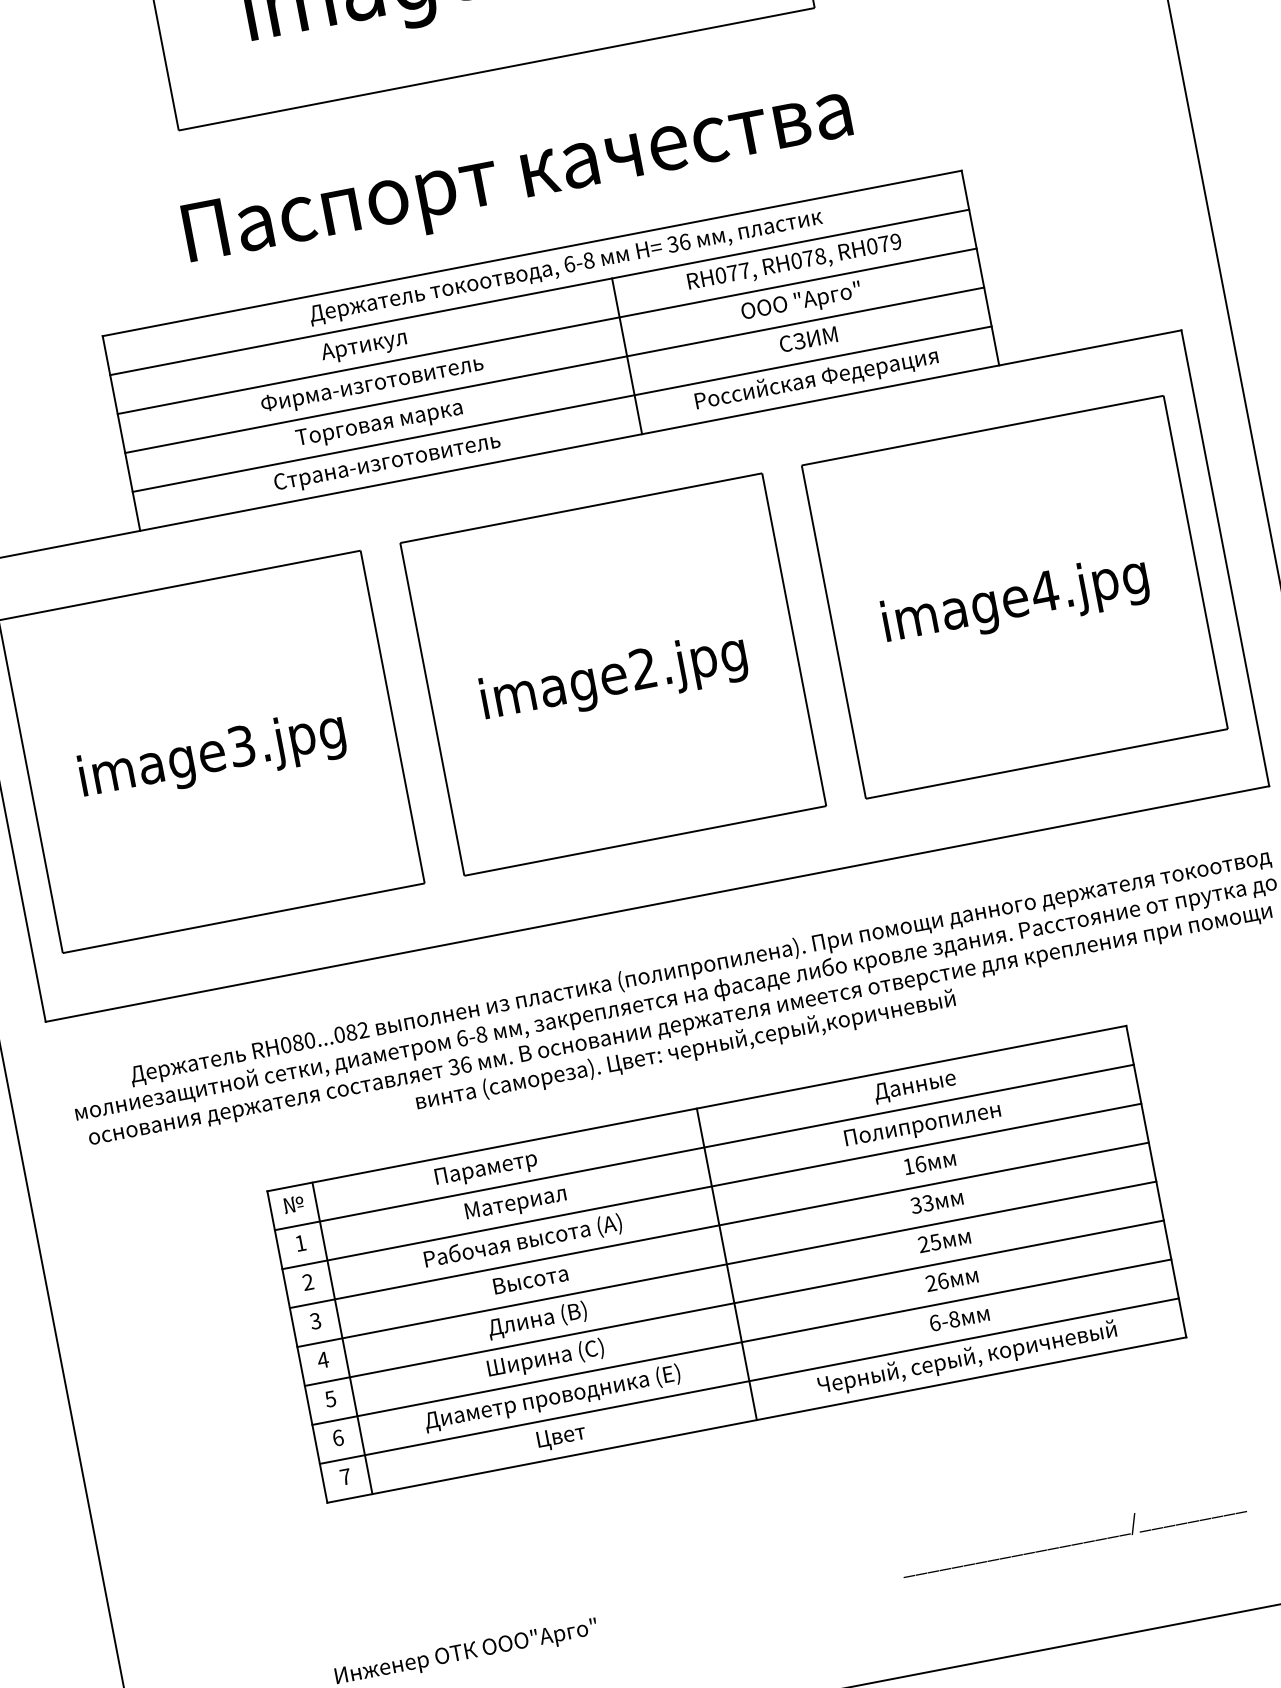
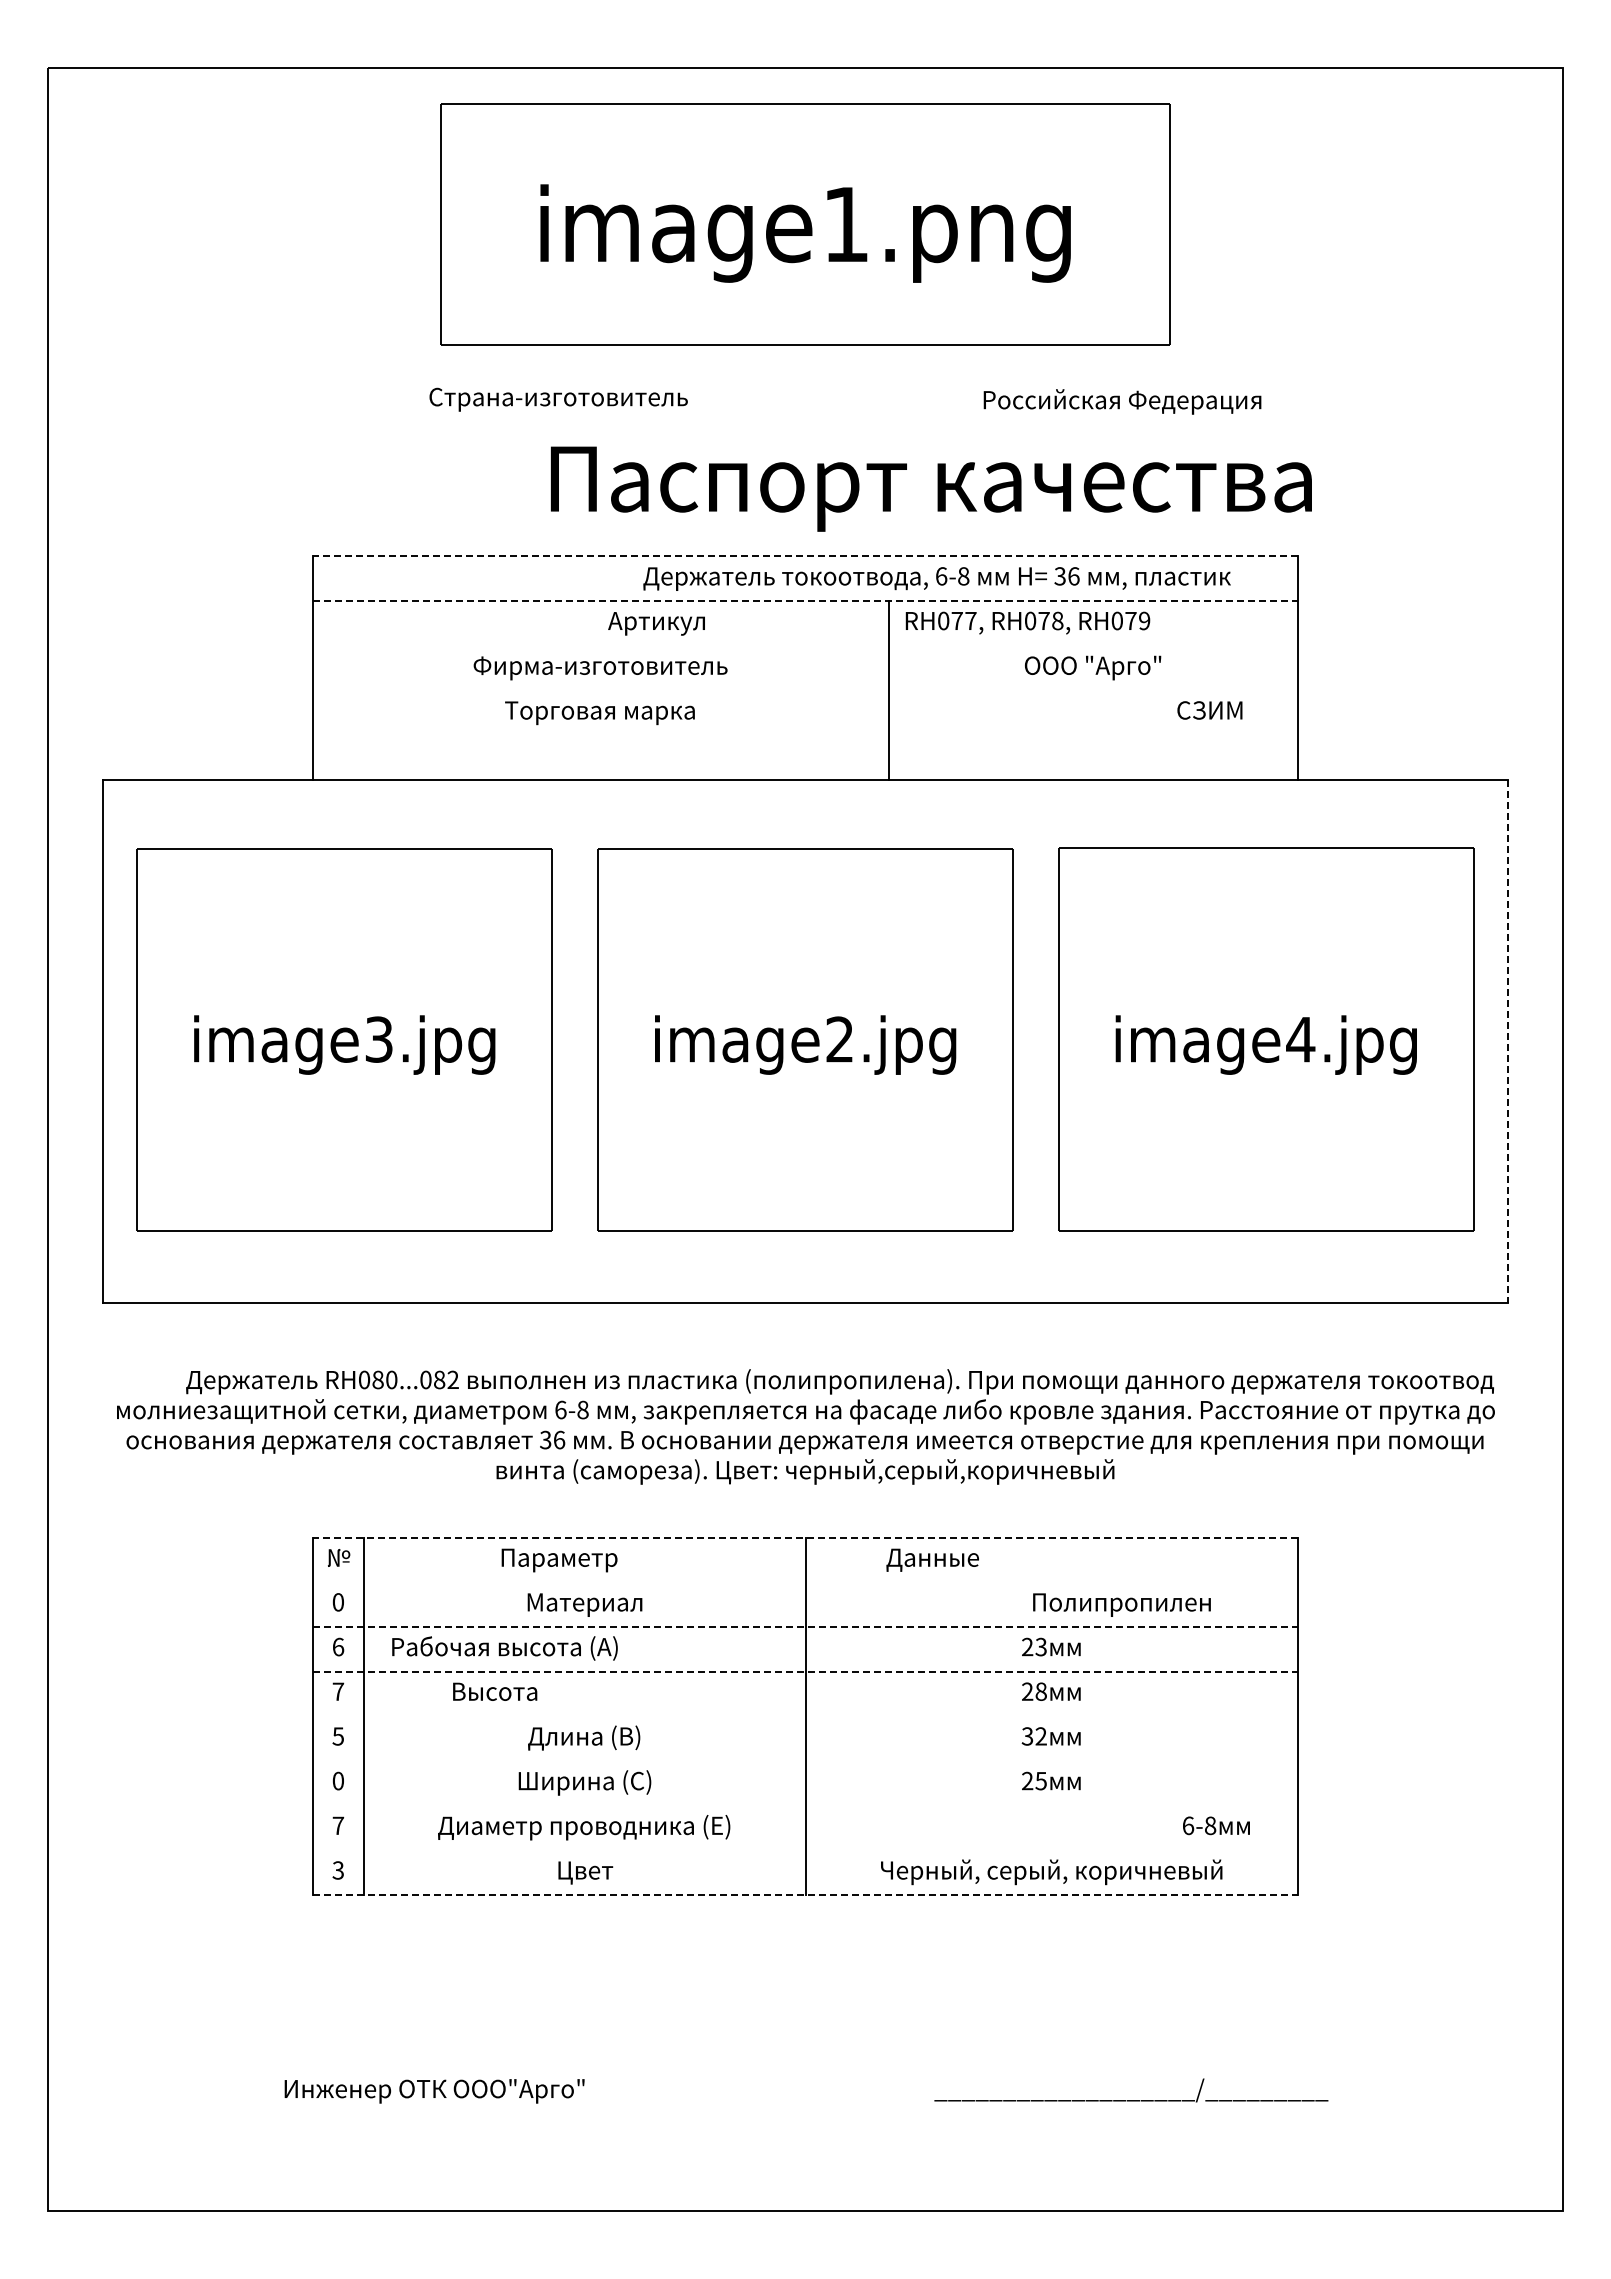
text: (517, 178) -> (930, 488), moved
line: (532, 253) -> (805, 556), solid -> dashed
text: (794, 262) -> (1027, 622), moved
text: (565, 267) -> (936, 578), moved
line: (539, 292) -> (805, 601), solid -> dashed
line: (547, 331) -> (805, 645), removed
text: (808, 339) -> (1209, 710), moved
text: (363, 346) -> (656, 623), moved
line: (554, 370) -> (805, 690), removed
text: (816, 379) -> (1122, 401), moved
line: (562, 409) -> (805, 735), removed
text: (387, 463) -> (558, 399), moved
line: (1225, 558) -> (1507, 1041), solid -> dashed
text: (914, 1086) -> (932, 1559), moved
line: (696, 1108) -> (805, 1537), solid -> dashed
text: (922, 1125) -> (1121, 1604), moved
line: (704, 1147) -> (805, 1582), removed
text: (914, 1164) -> (1034, 1646), 16 -> 23
line: (711, 1186) -> (805, 1627), solid -> dashed
text: (921, 1204) -> (1033, 1691), 33 -> 28
line: (719, 1225) -> (805, 1671), solid -> dashed
text: (522, 1242) -> (504, 1648), moved
text: (299, 1243) -> (337, 1602), 1 -> 0
text: (928, 1243) -> (1033, 1736), 25 -> 32
line: (726, 1264) -> (805, 1716), removed
text: (530, 1279) -> (495, 1691), moved
text: (943, 1280) -> (1041, 1780), 26 -> 25
text: (308, 1281) -> (338, 1646), 2 -> 6
line: (734, 1303) -> (805, 1761), removed
text: (959, 1318) -> (1216, 1825), moved
text: (315, 1320) -> (338, 1691), 3 -> 7
line: (741, 1341) -> (805, 1805), removed
text: (323, 1360) -> (338, 1736), 4 -> 5
line: (749, 1381) -> (805, 1850), removed
text: (329, 1398) -> (337, 1780), 5 -> 0
line: (756, 1420) -> (805, 1895), solid -> dashed
text: (338, 1437) -> (338, 1825), 6 -> 7
text: (345, 1476) -> (338, 1870), 7 -> 3

